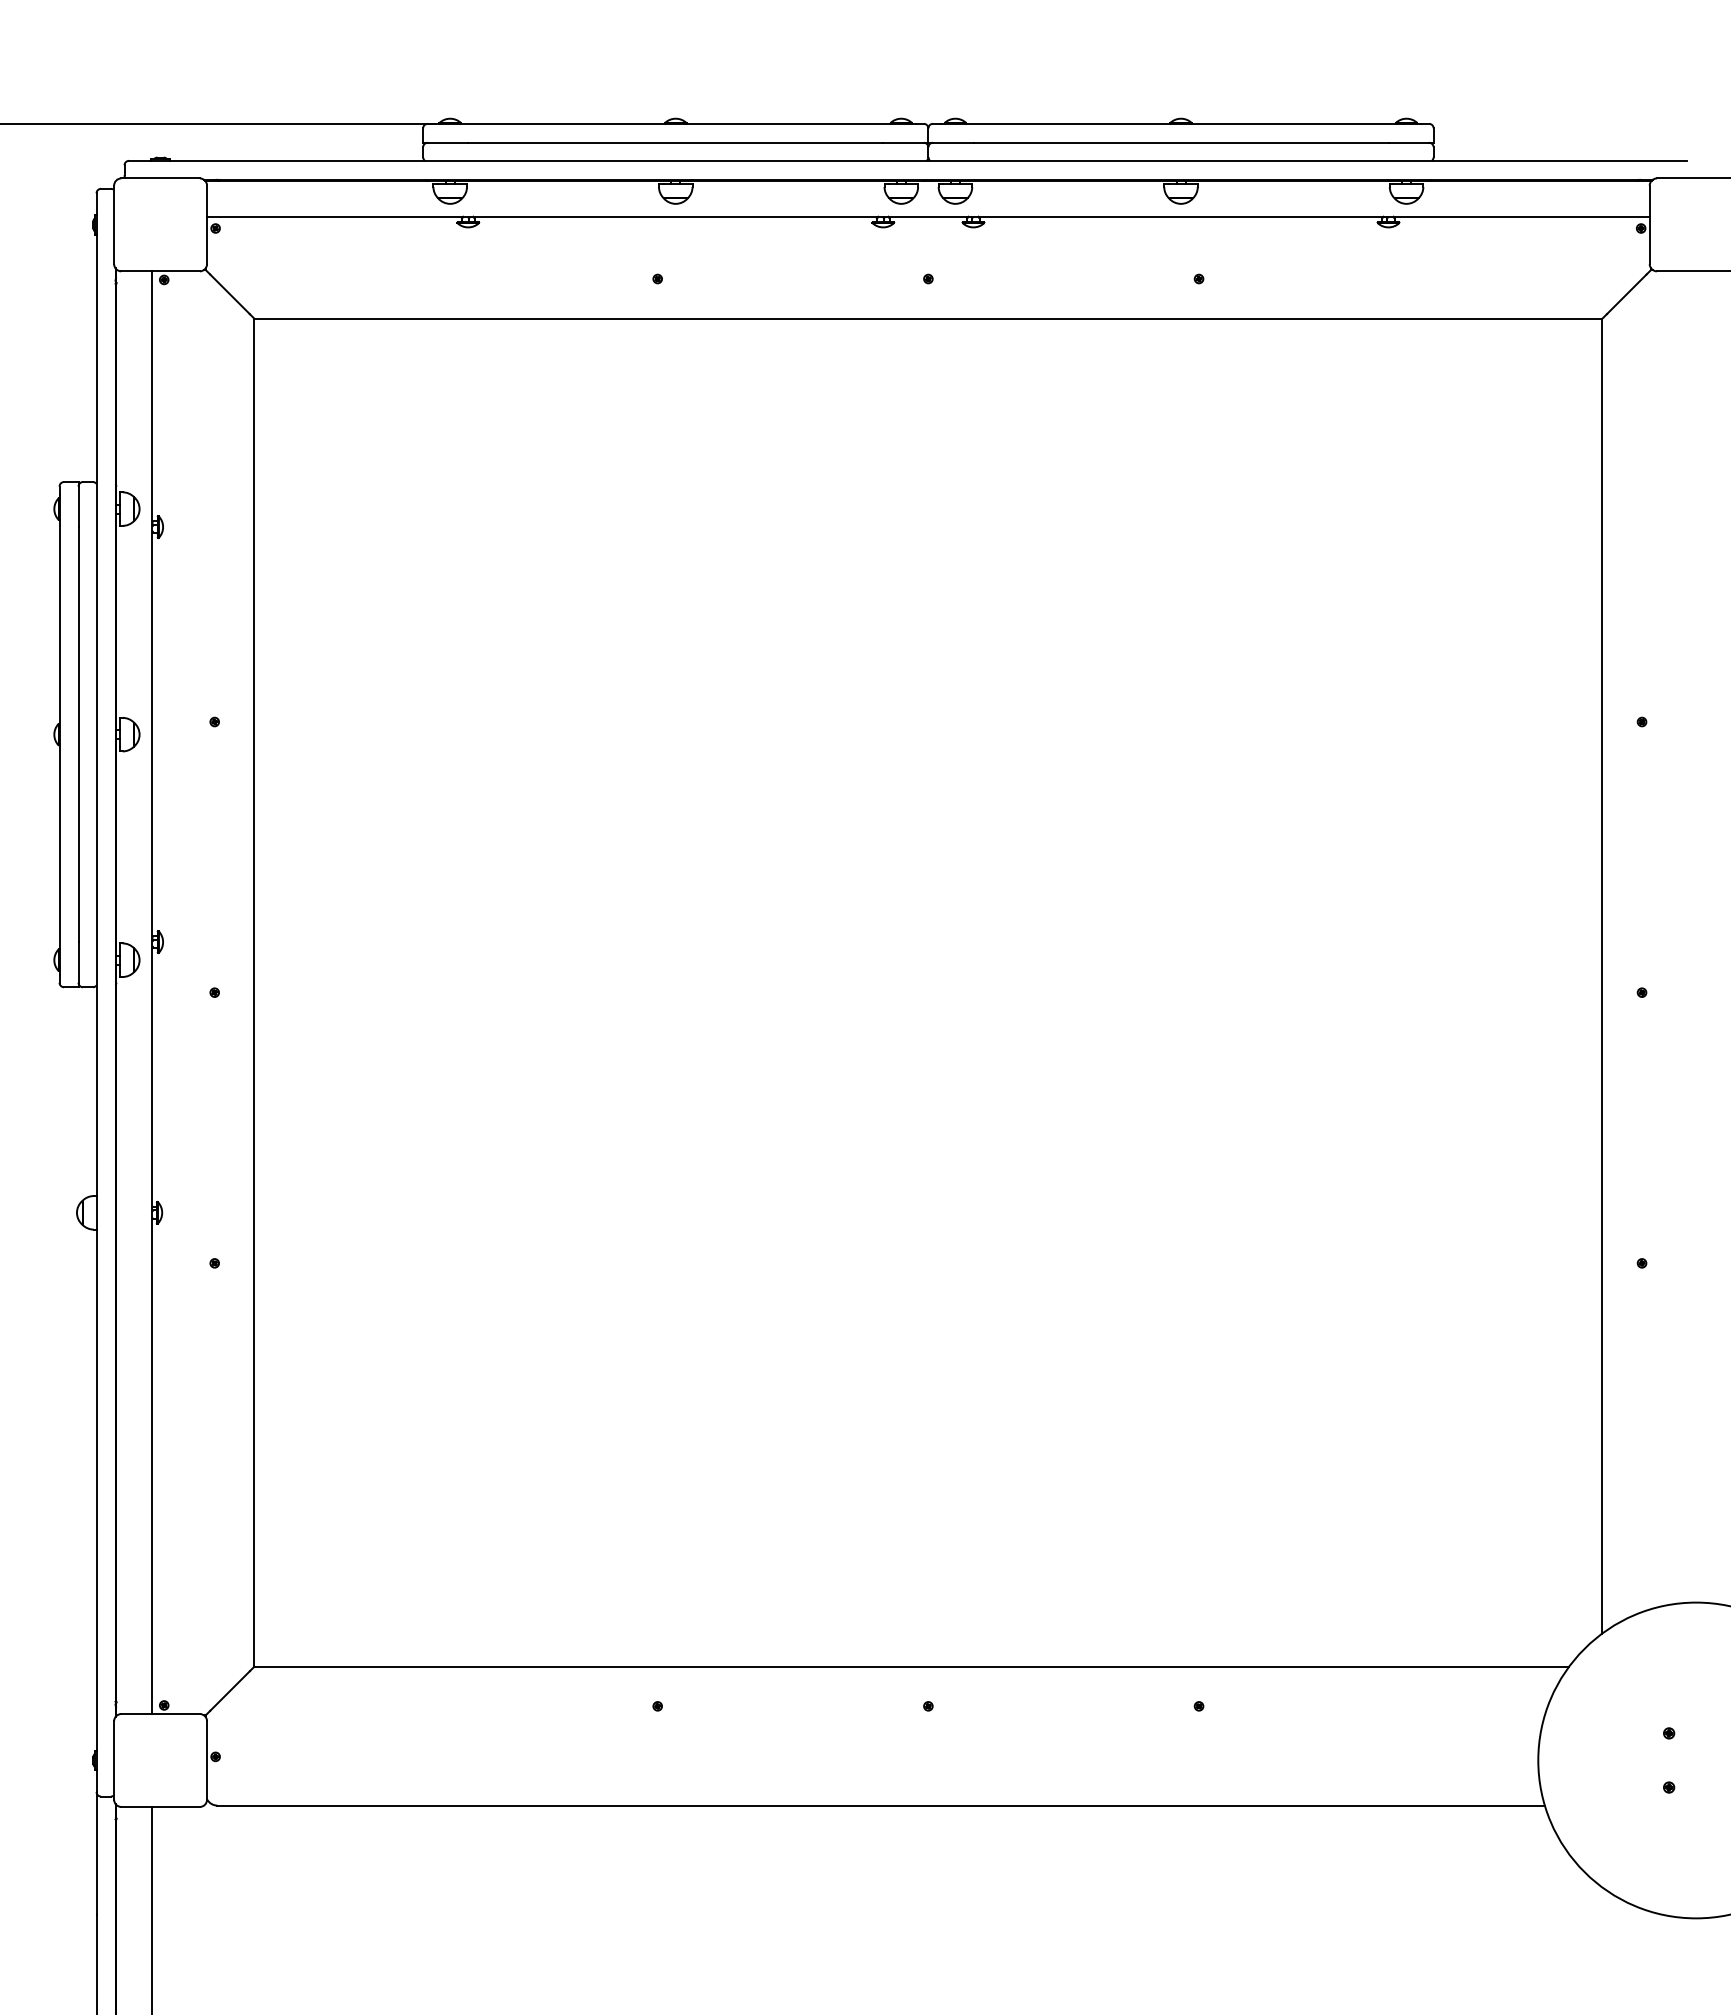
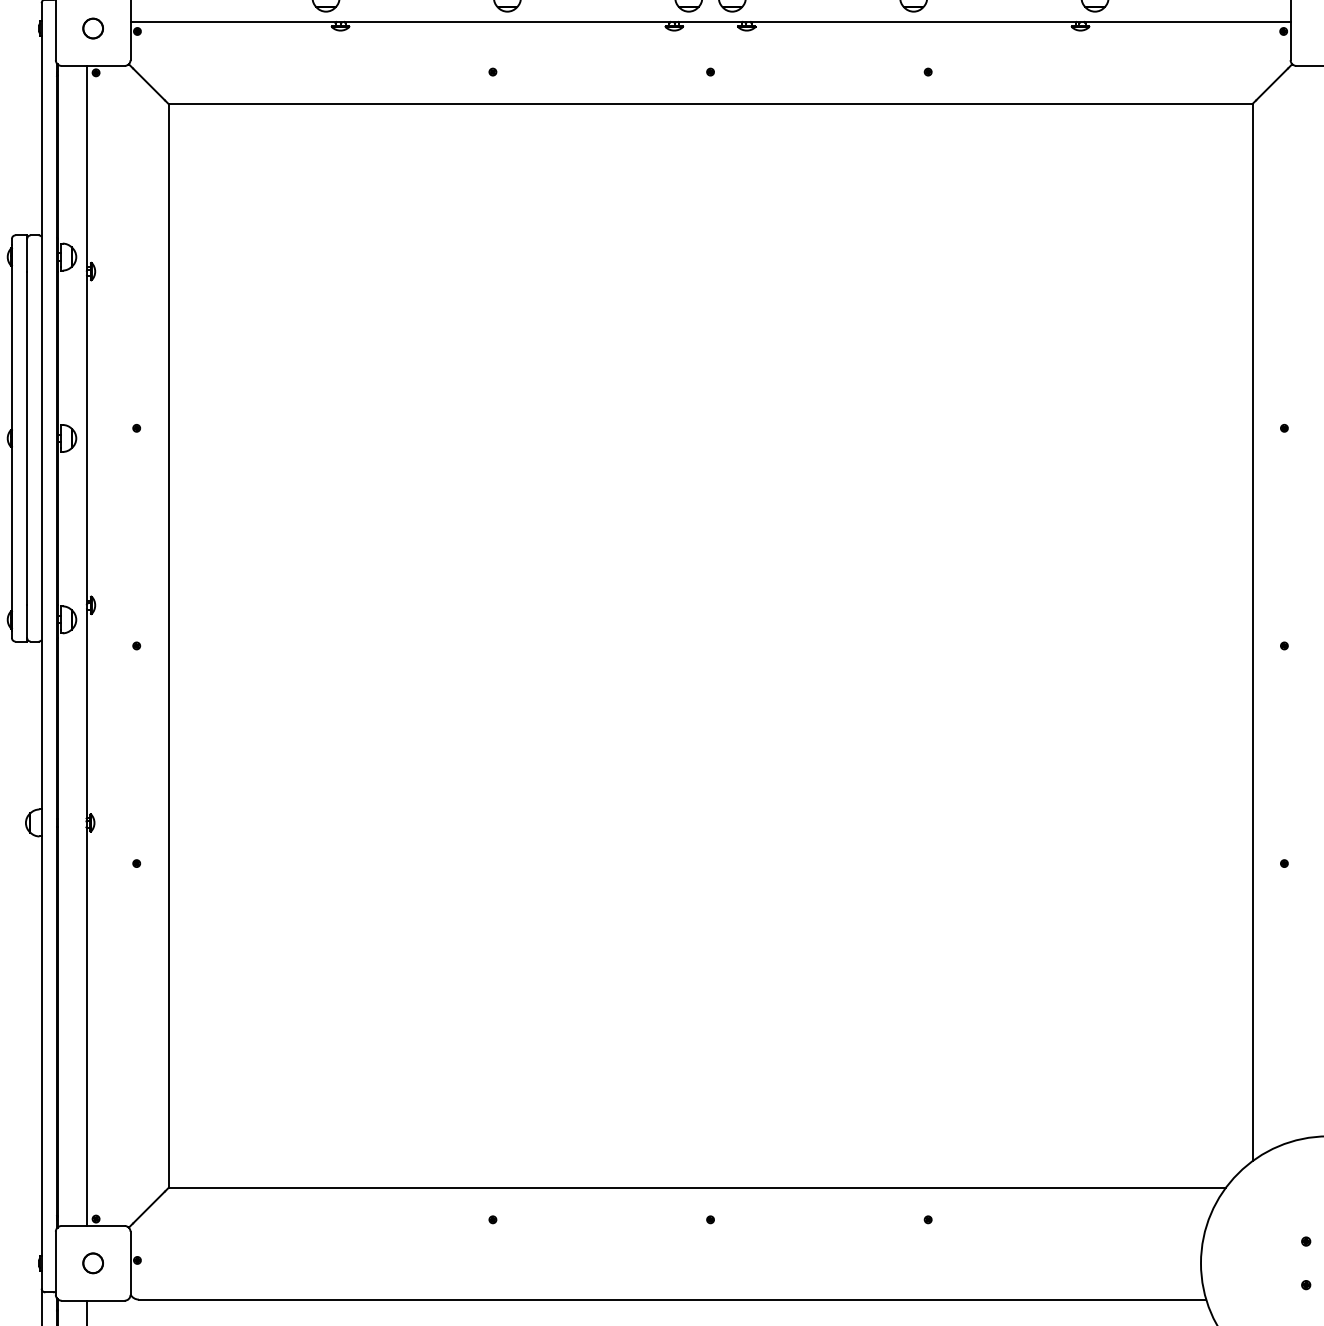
part: (160, 224) -> (93, 28), added
circle: (160, 1760) -> (93, 1263), added

